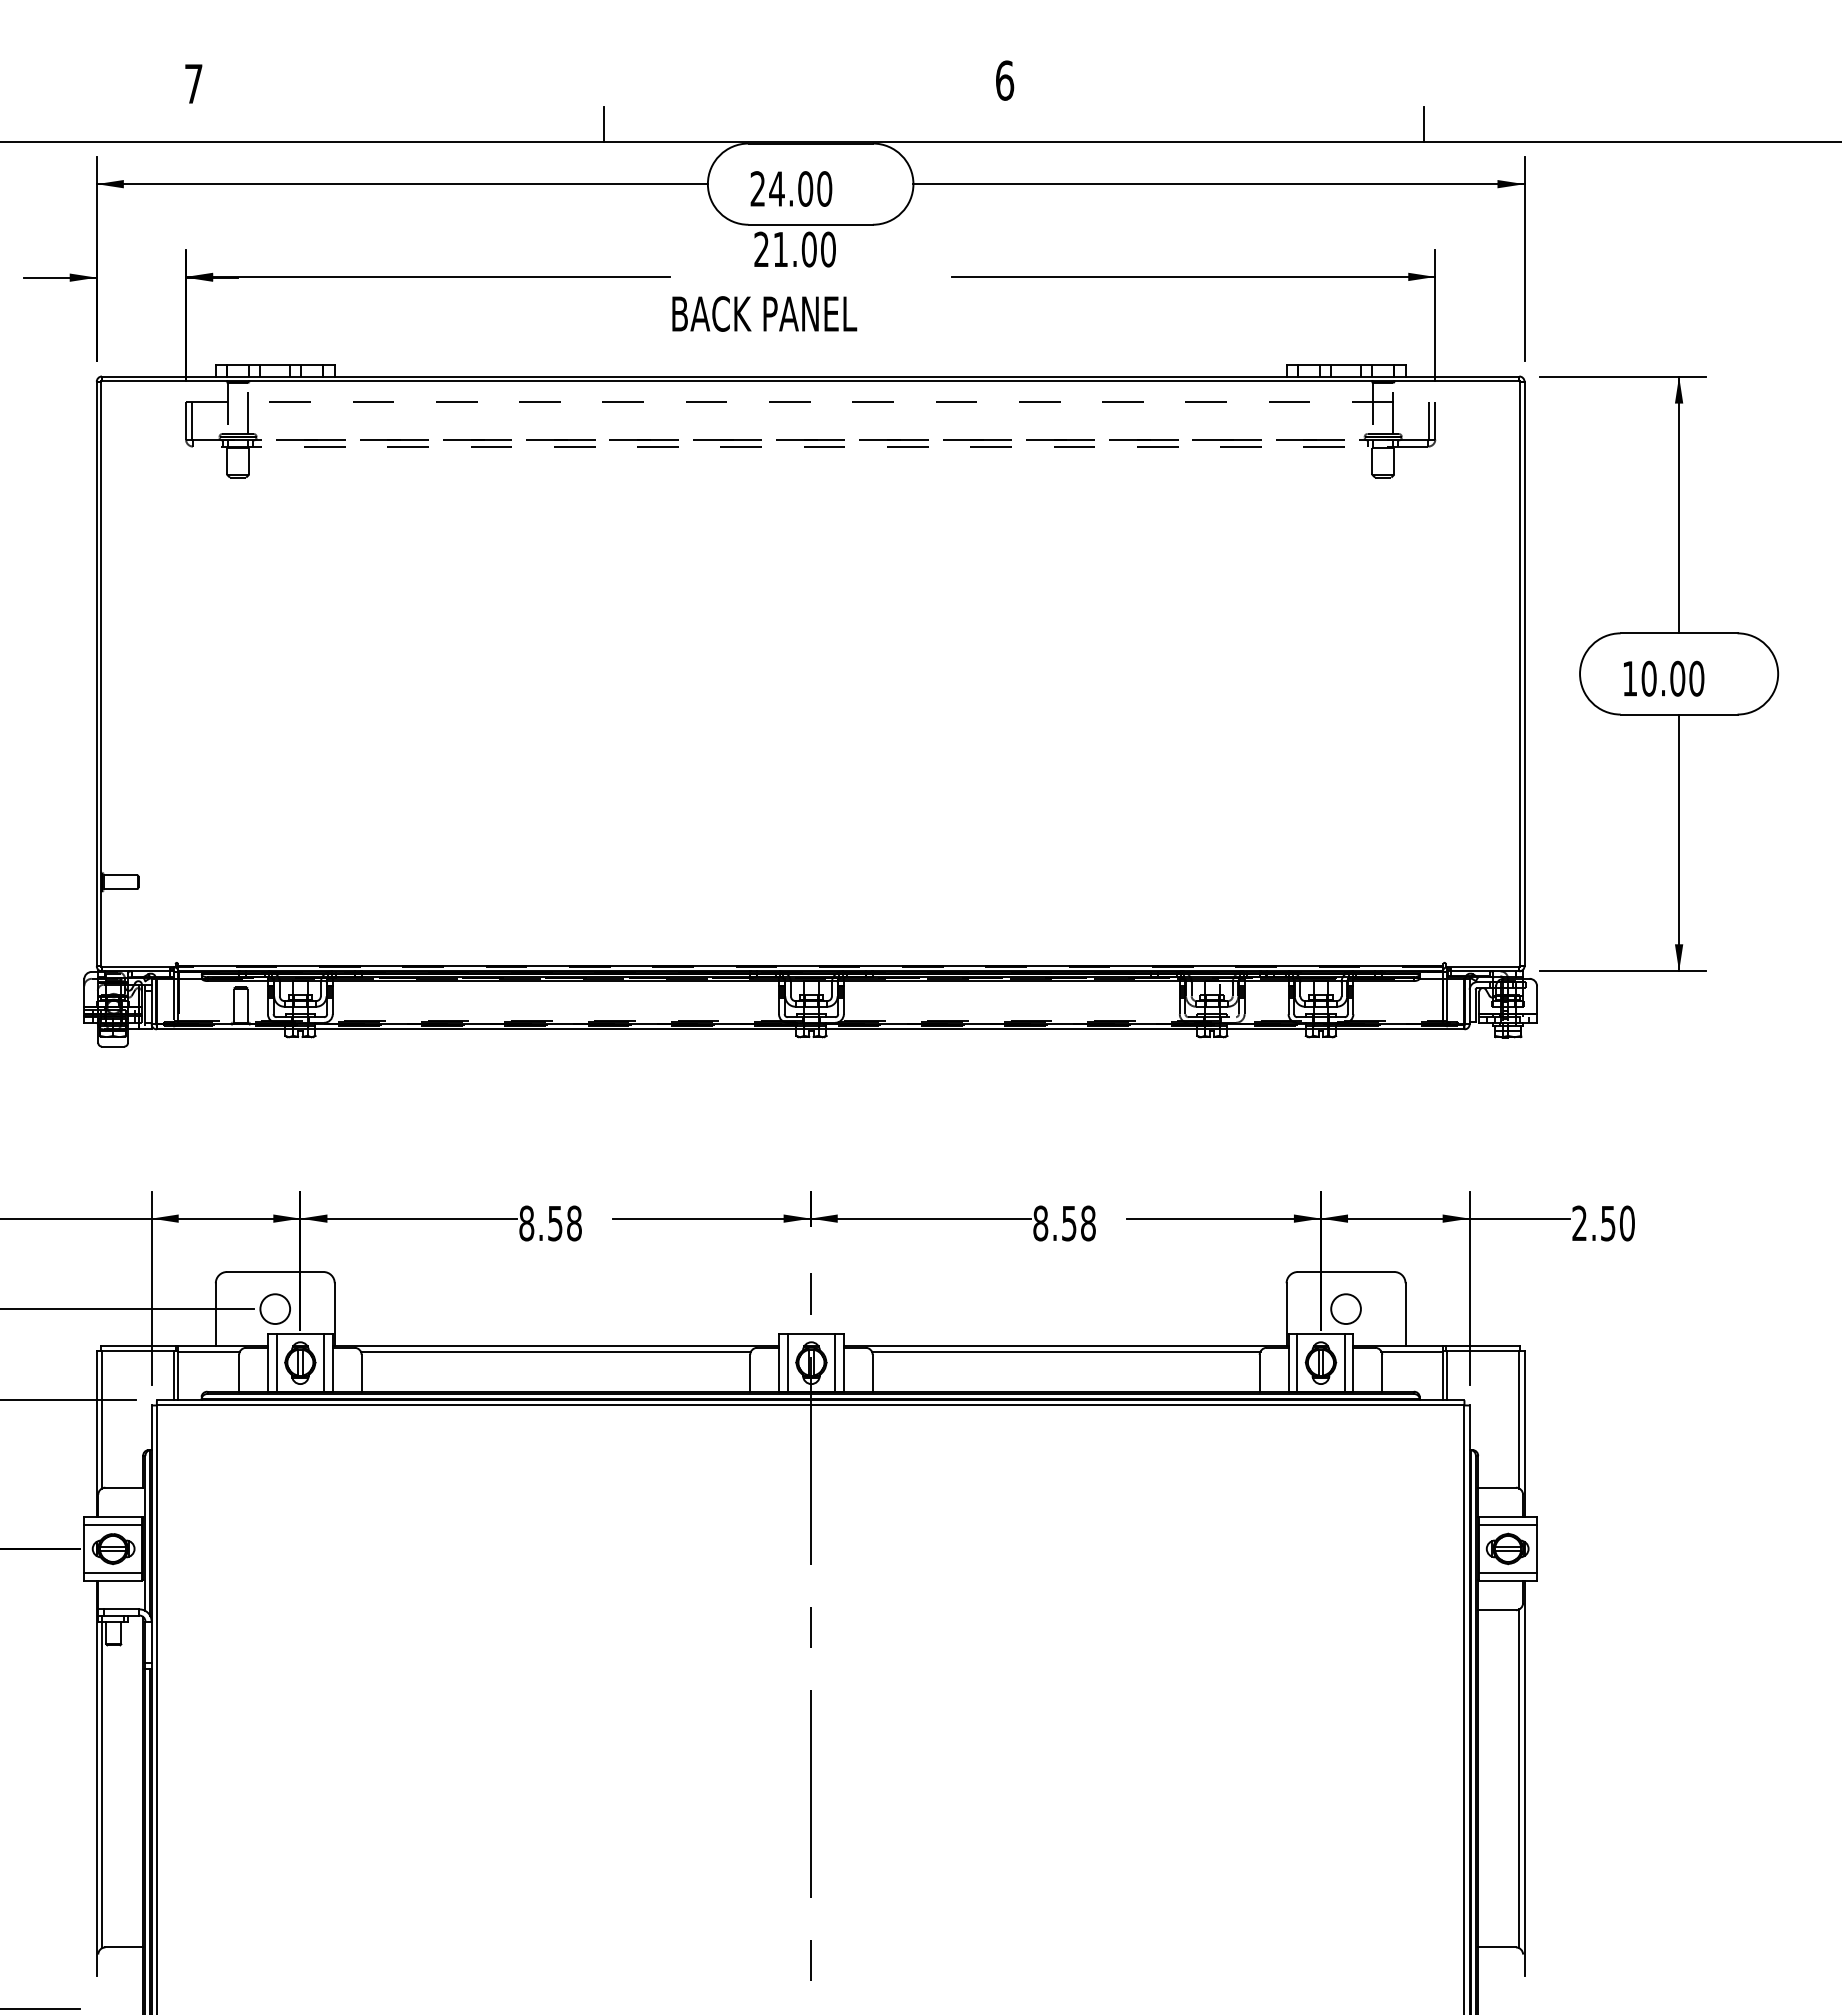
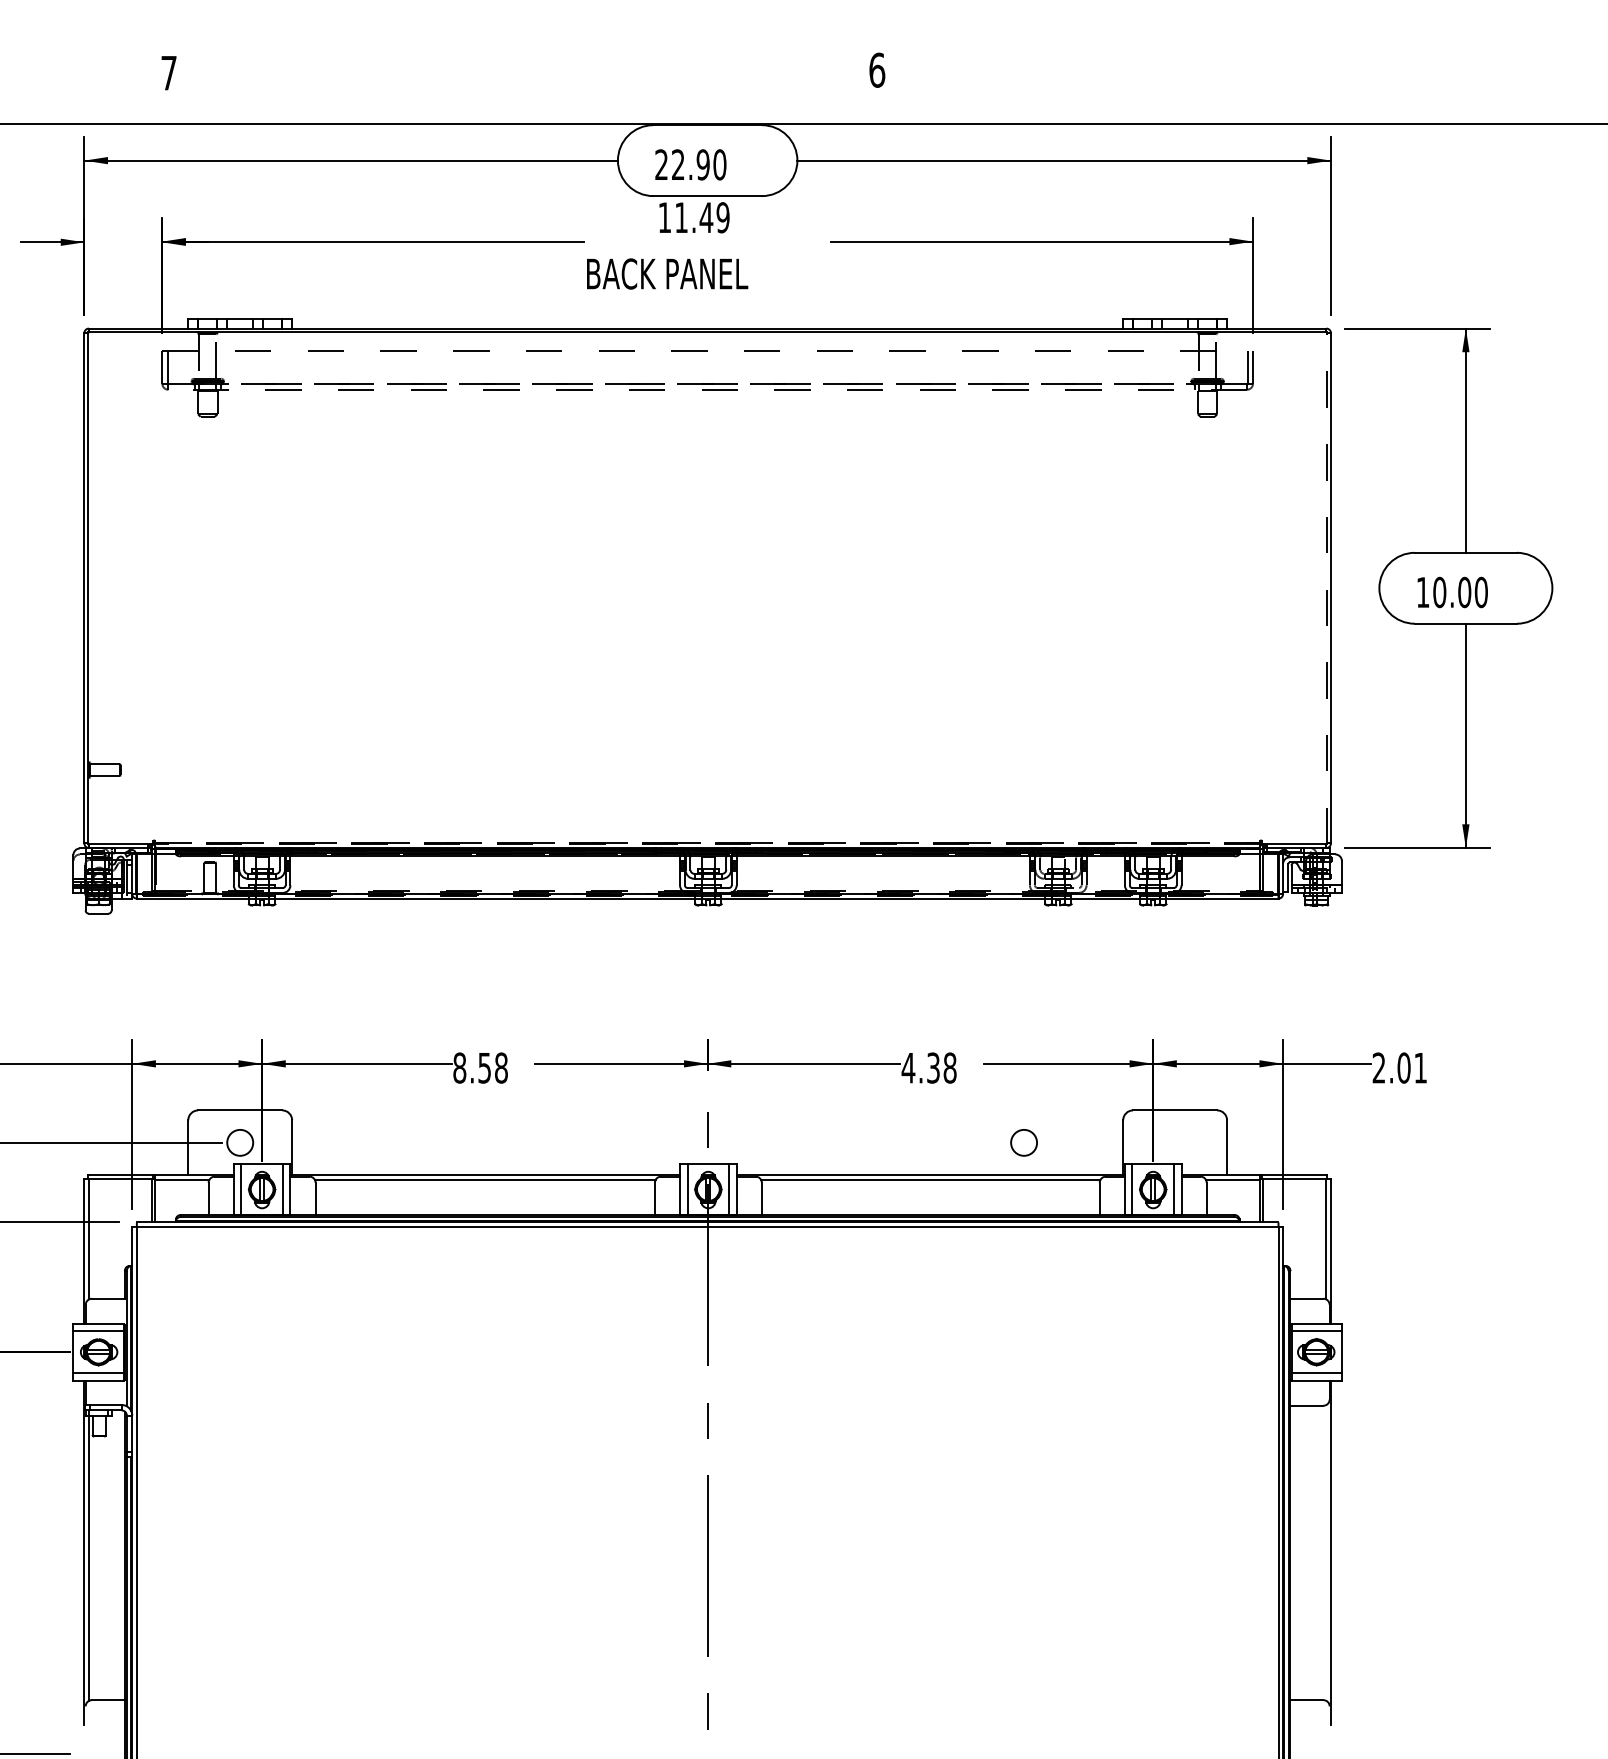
line: (604, 124) -> (527, 108), removed
line: (1423, 124) -> (1242, 108), removed
text: (791, 188) -> (690, 164), 24.00 -> 22.90
text: (794, 249) -> (693, 217), 21.00 -> 11.49
line: (1520, 673) -> (1327, 587), solid -> dashed
line: (810, 966) -> (707, 843), solid -> dashed
text: (1054, 1223) -> (920, 1068), 8.58 -> 4.38
text: (1617, 1223) -> (1412, 1068), 2.50 -> 2.01
circle: (1345, 1308) -> (1023, 1142), moved
line: (1519, 1778) -> (1326, 1552), removed

